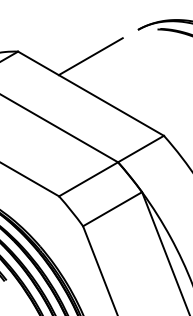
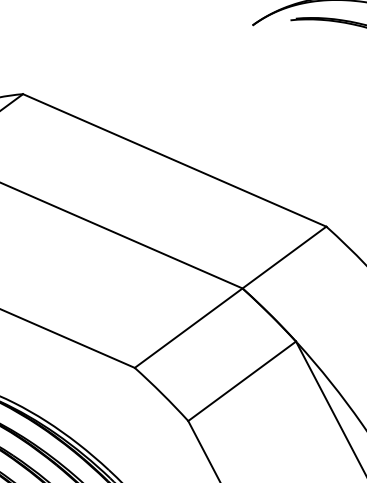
line: (90, 56) -> (165, 87), removed

